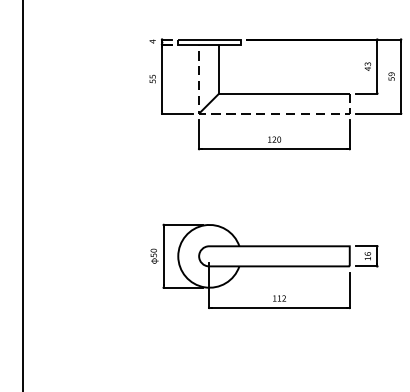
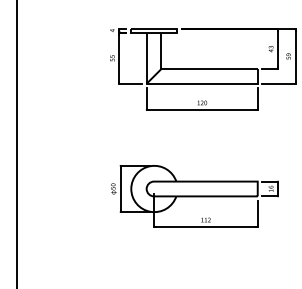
line: (250, 113) -> (184, 83), dashed -> solid

